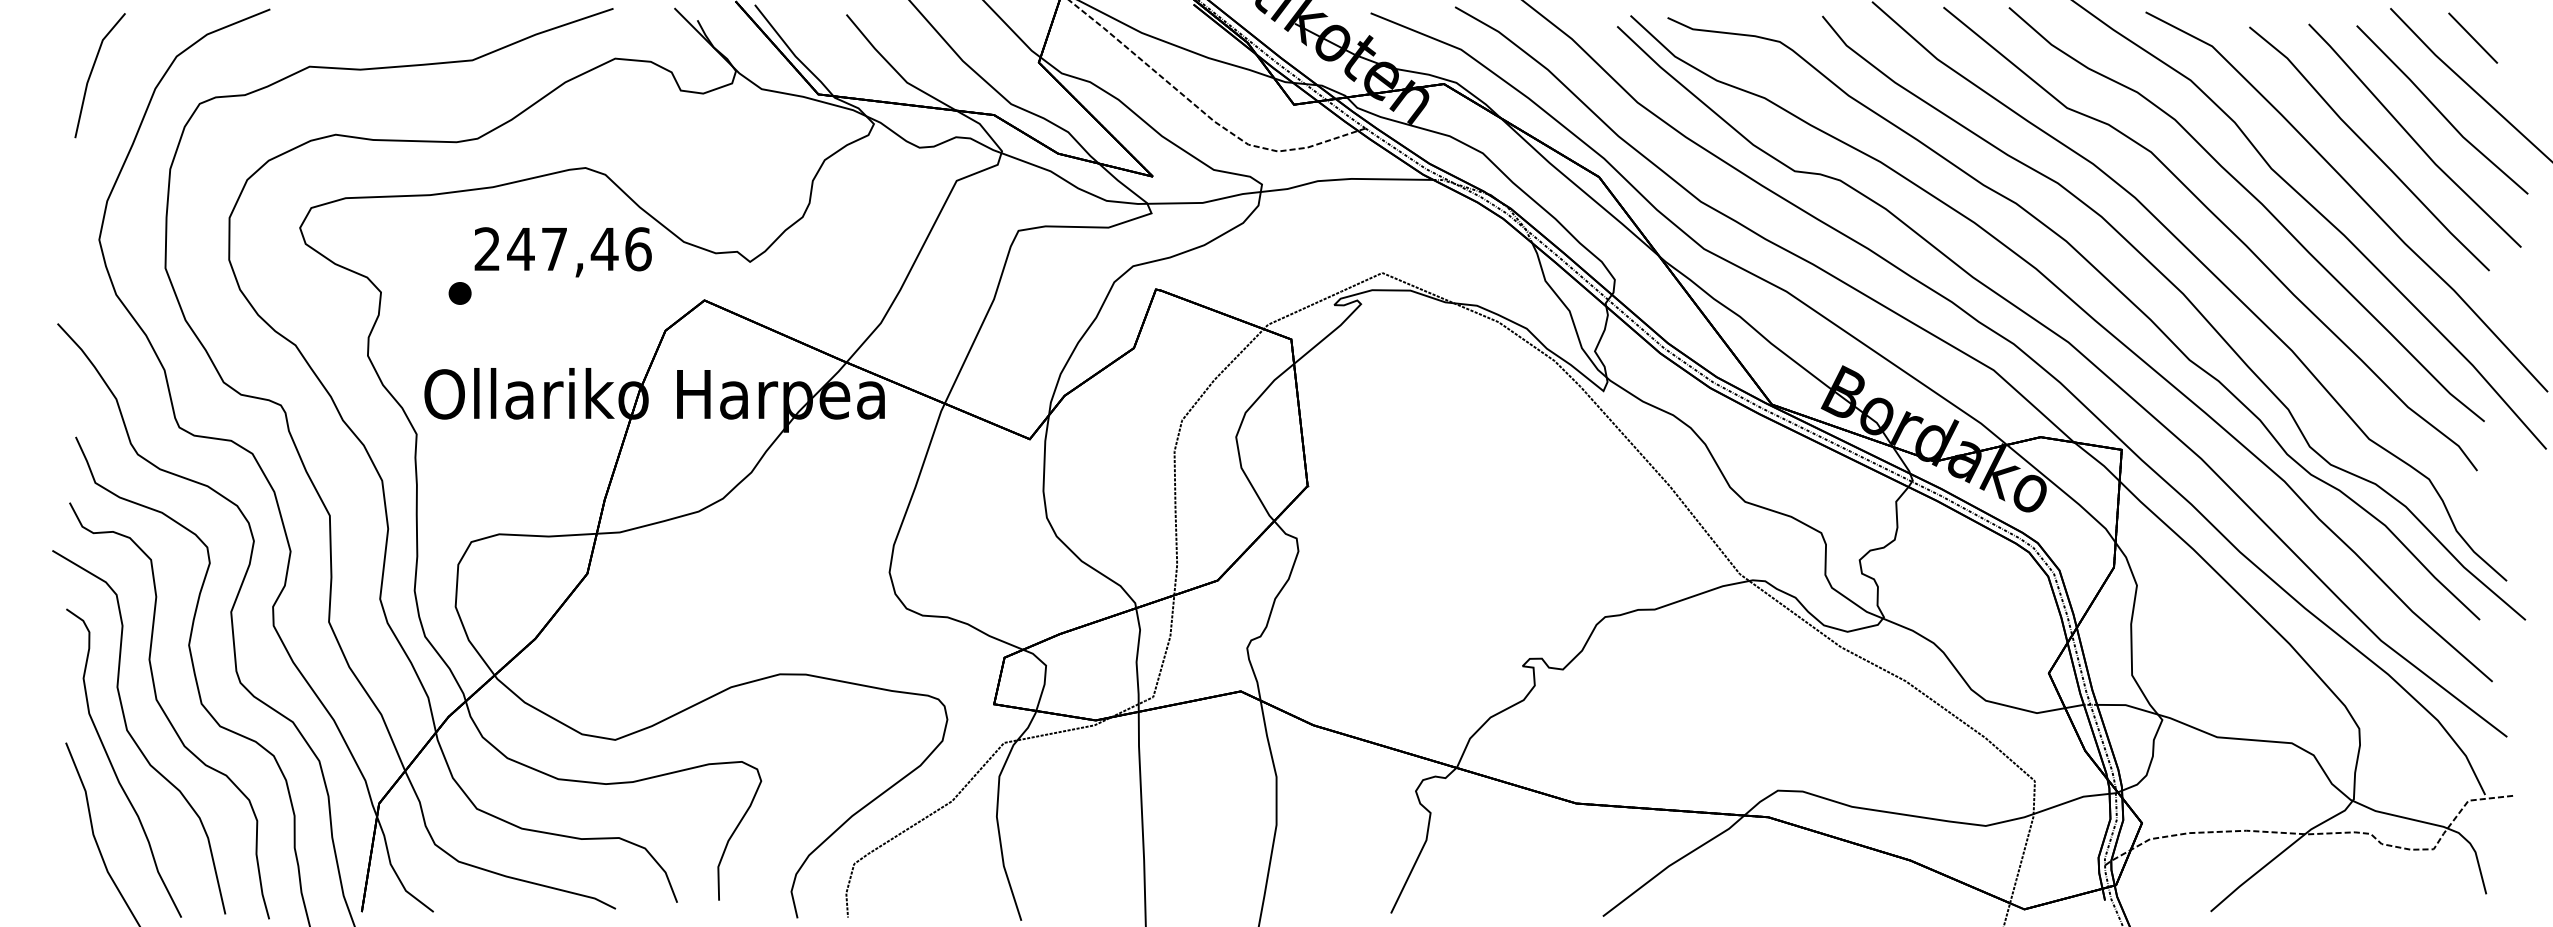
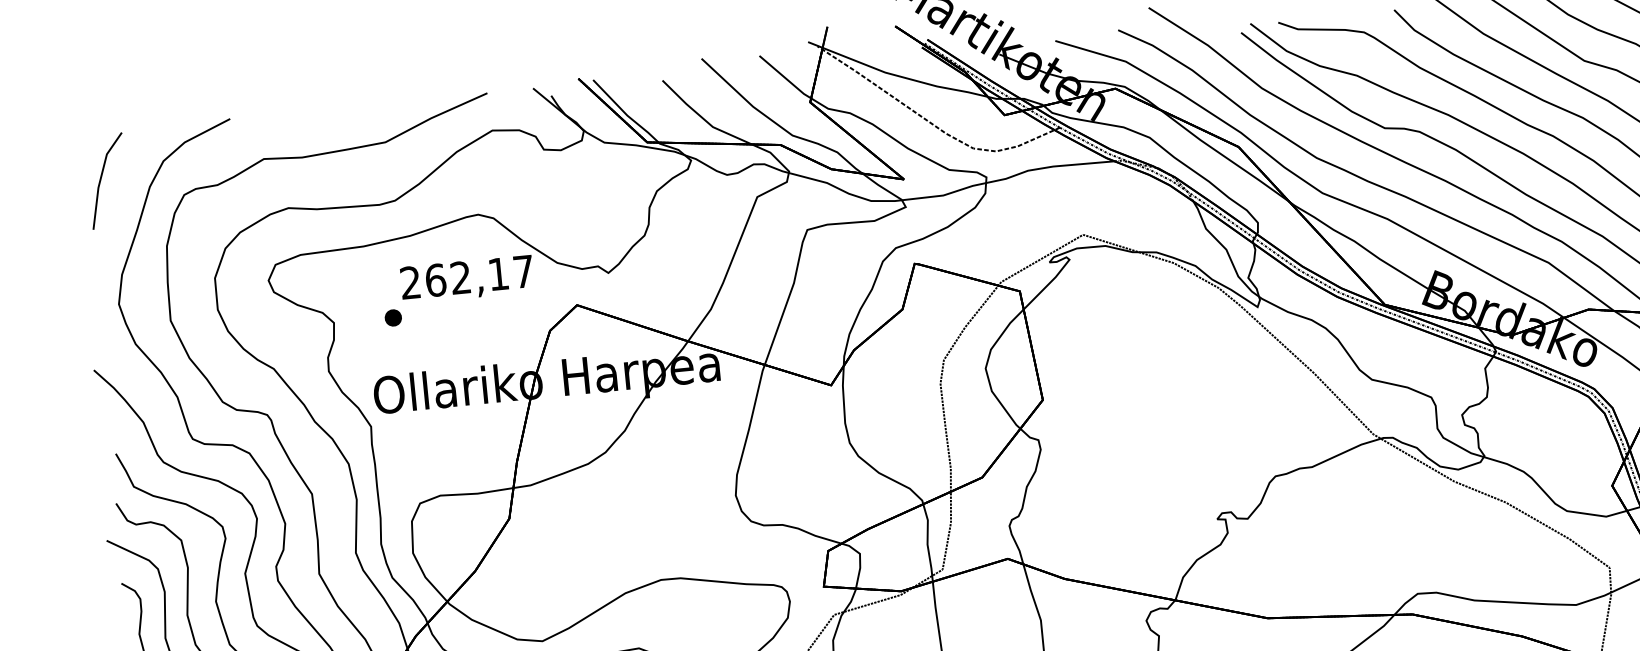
text: (579, 249) -> (479, 276), 247,46 -> 262,17

